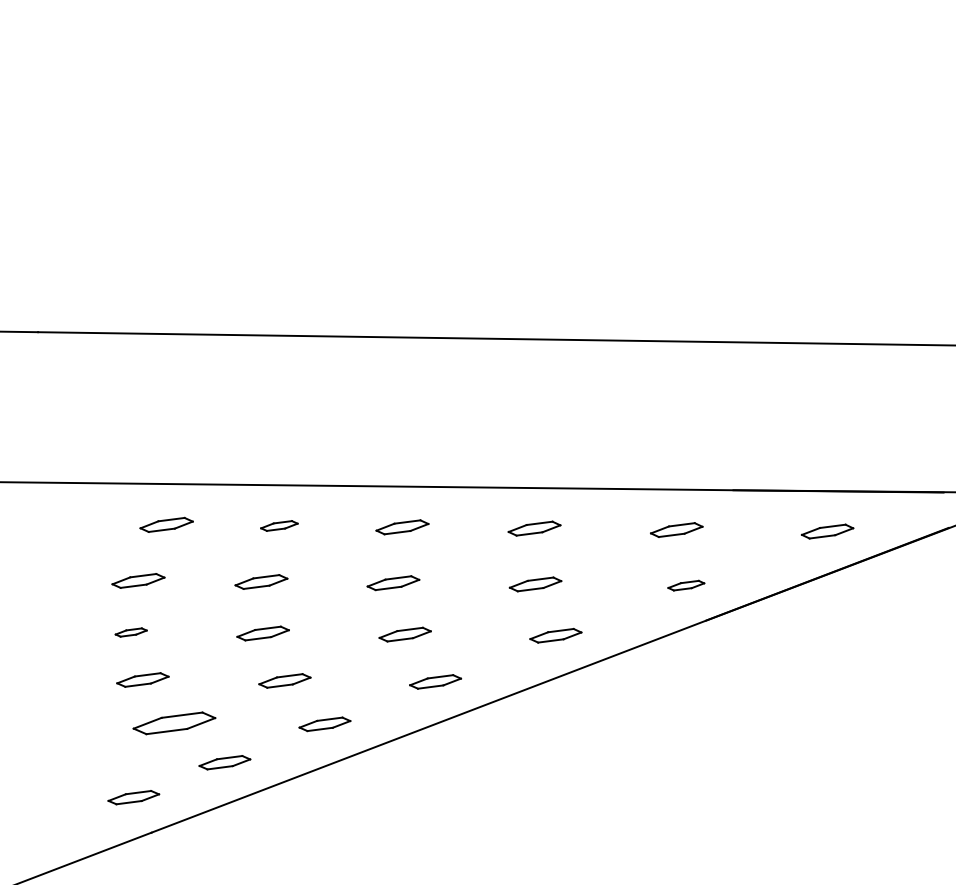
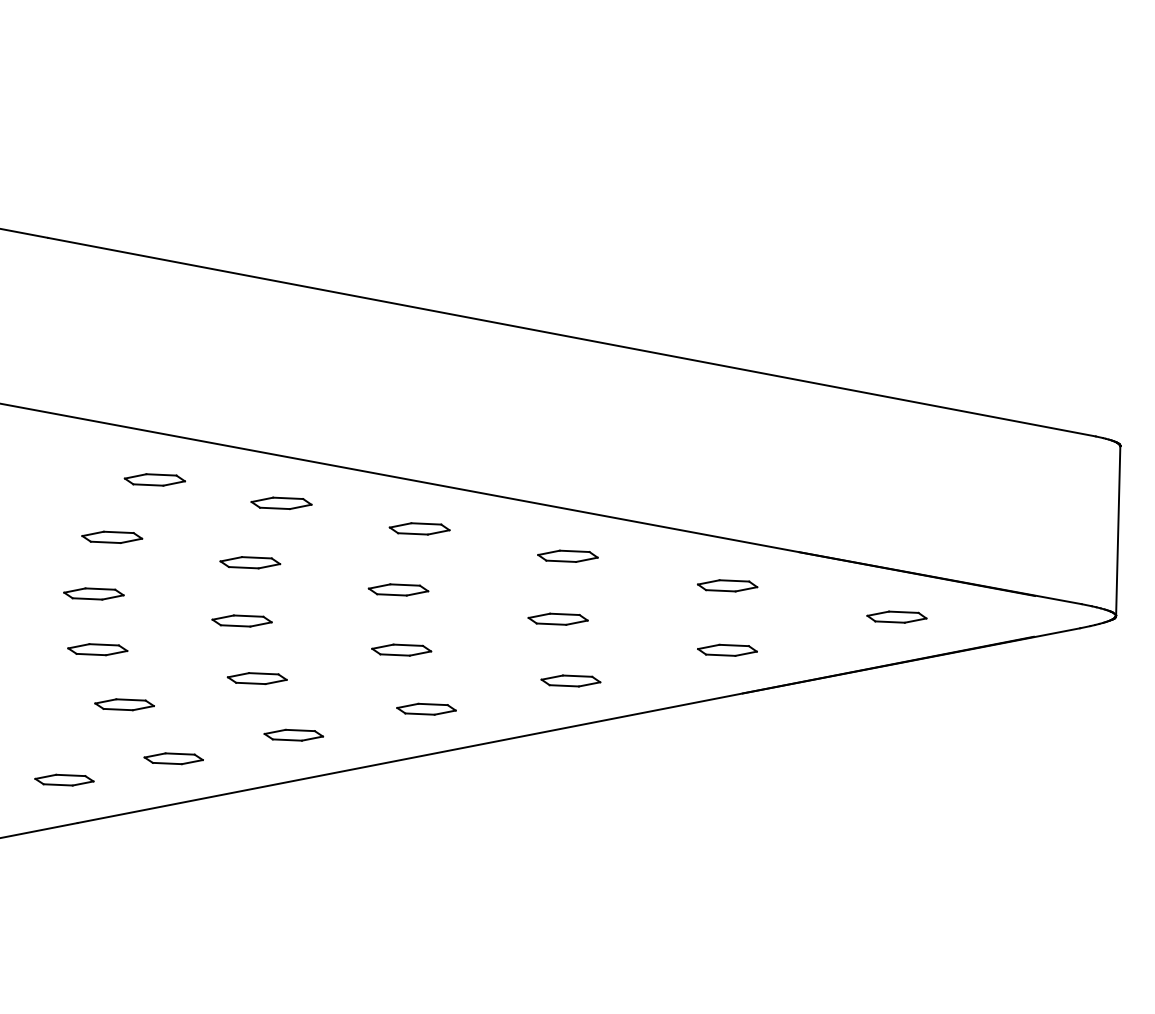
part: (279, 525) -> (281, 502), size x1.43
part: (686, 585) -> (727, 649), size x1.43
part: (130, 632) -> (93, 593), size x1.67
part: (174, 723) -> (124, 704), size x0.62

